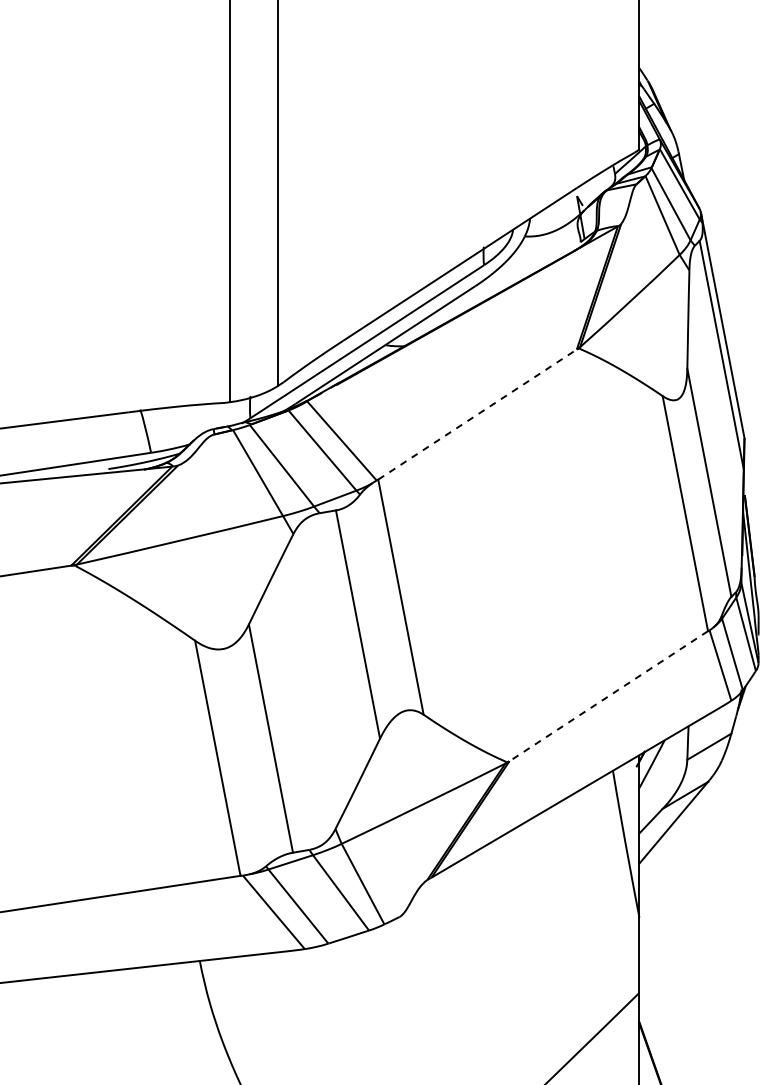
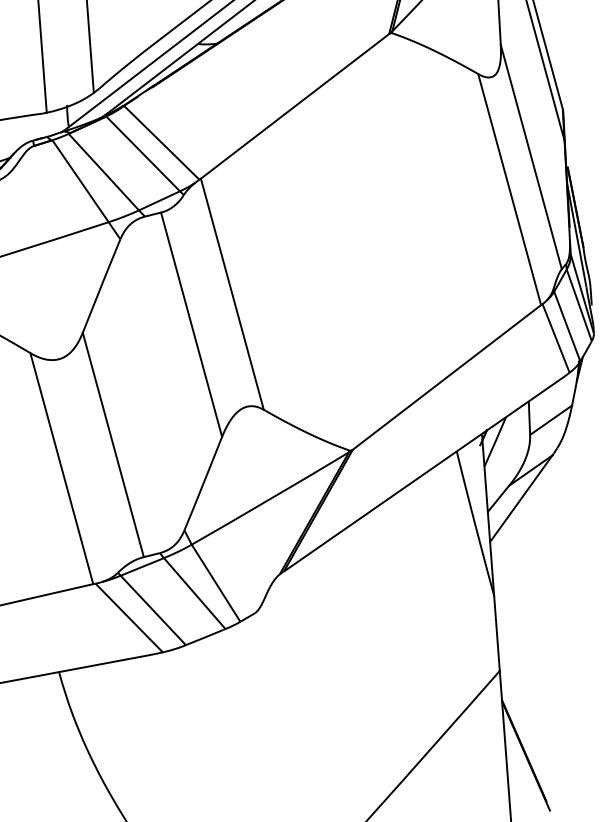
line: (477, 414) -> (294, 106), dashed -> solid
line: (608, 696) -> (446, 377), dashed -> solid

